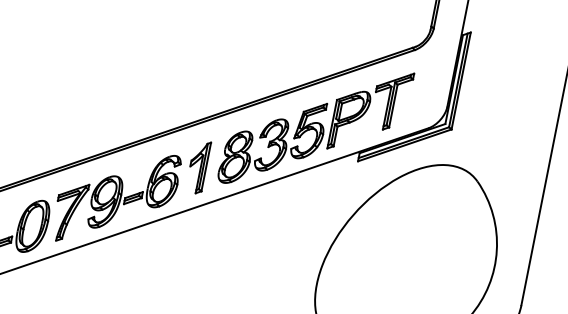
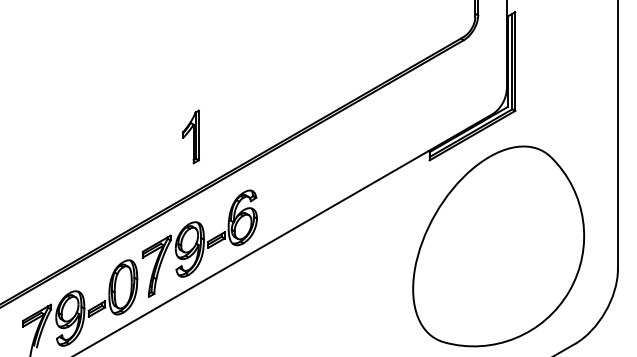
part: (315, 127) -> (381, 135), removed
part: (197, 166) -> (190, 136), moved

